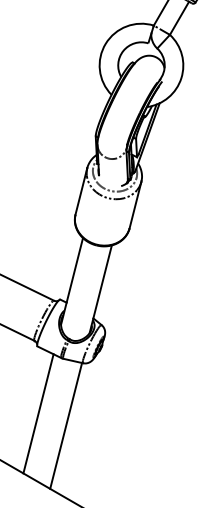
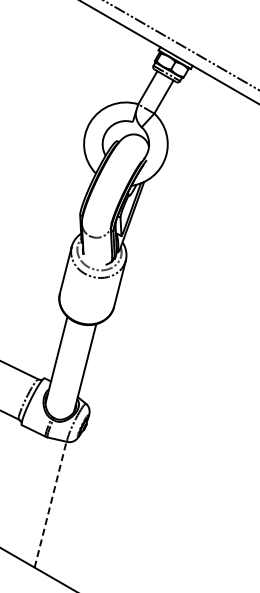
line: (38, 413) -> (22, 492), removed
line: (66, 425) -> (50, 504), solid -> dashed

